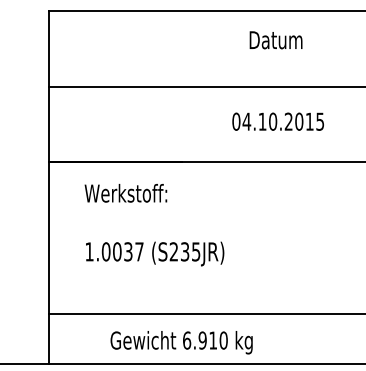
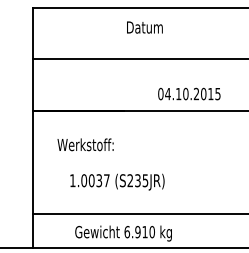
text: (275, 40) -> (144, 27), moved
text: (278, 120) -> (189, 93), moved
text: (125, 192) -> (85, 144), moved
text: (155, 253) -> (117, 181), moved

